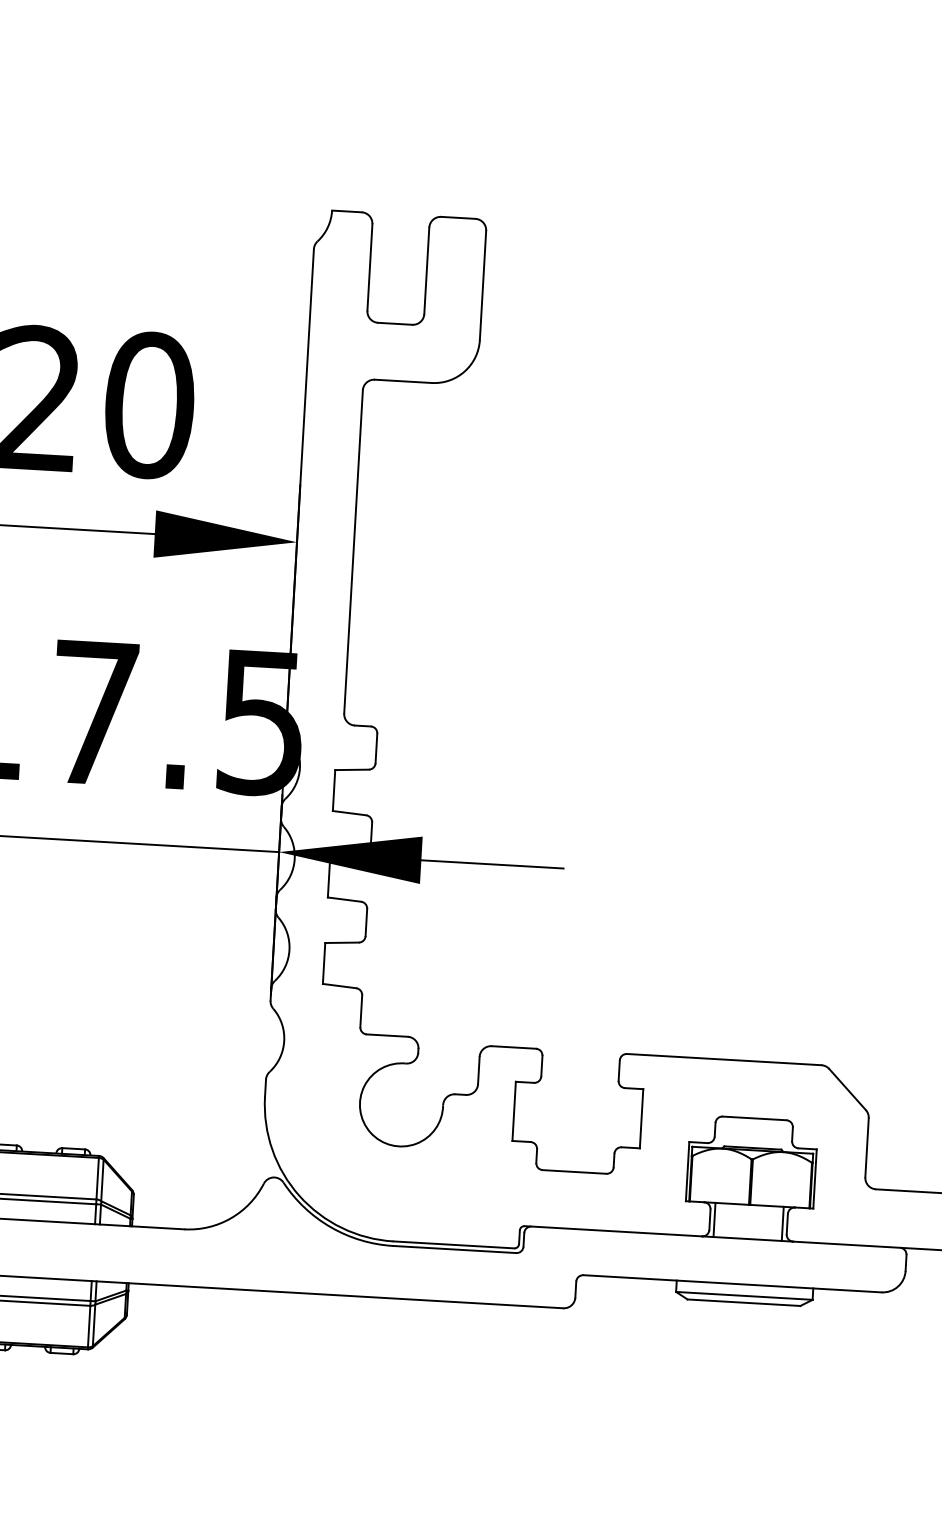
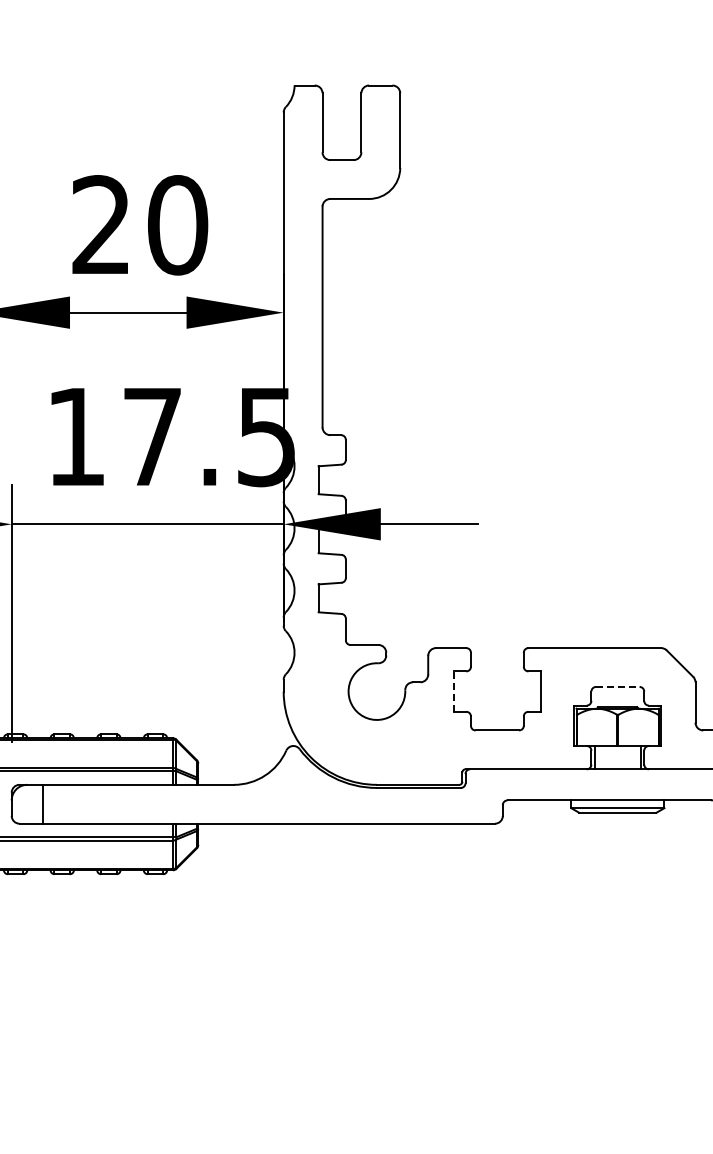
line: (513, 1111) -> (453, 691), solid -> dashed
line: (754, 1117) -> (617, 686), solid -> dashed

